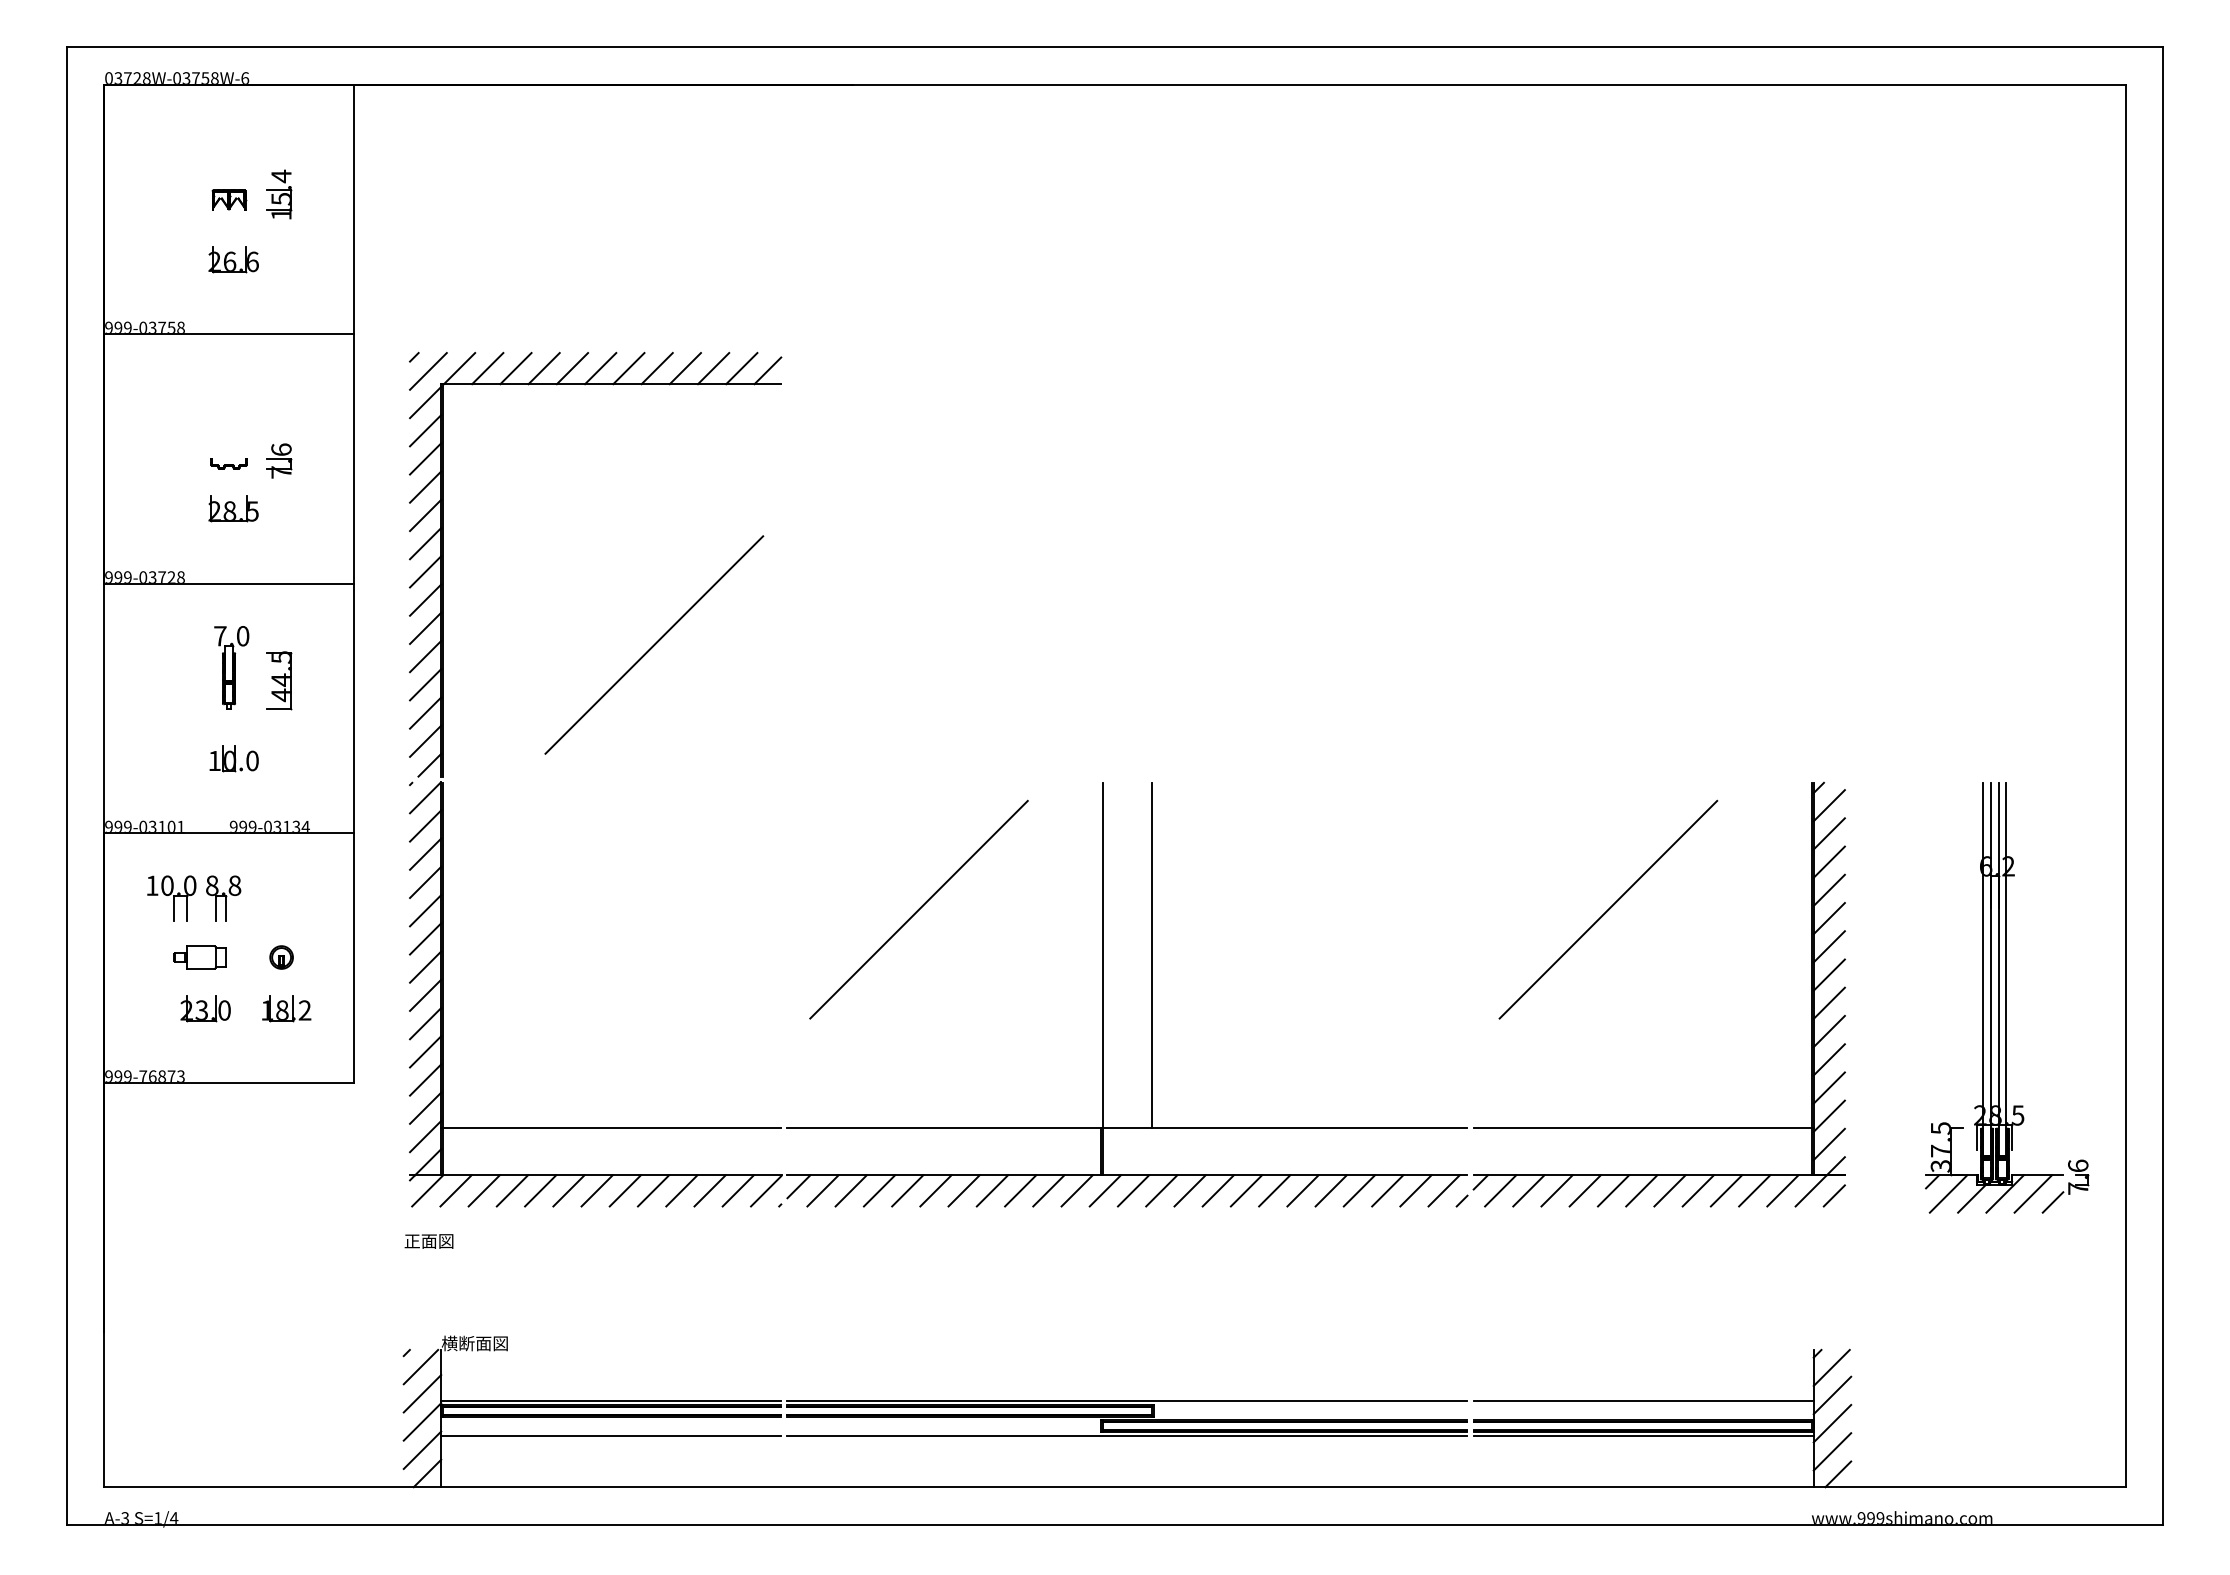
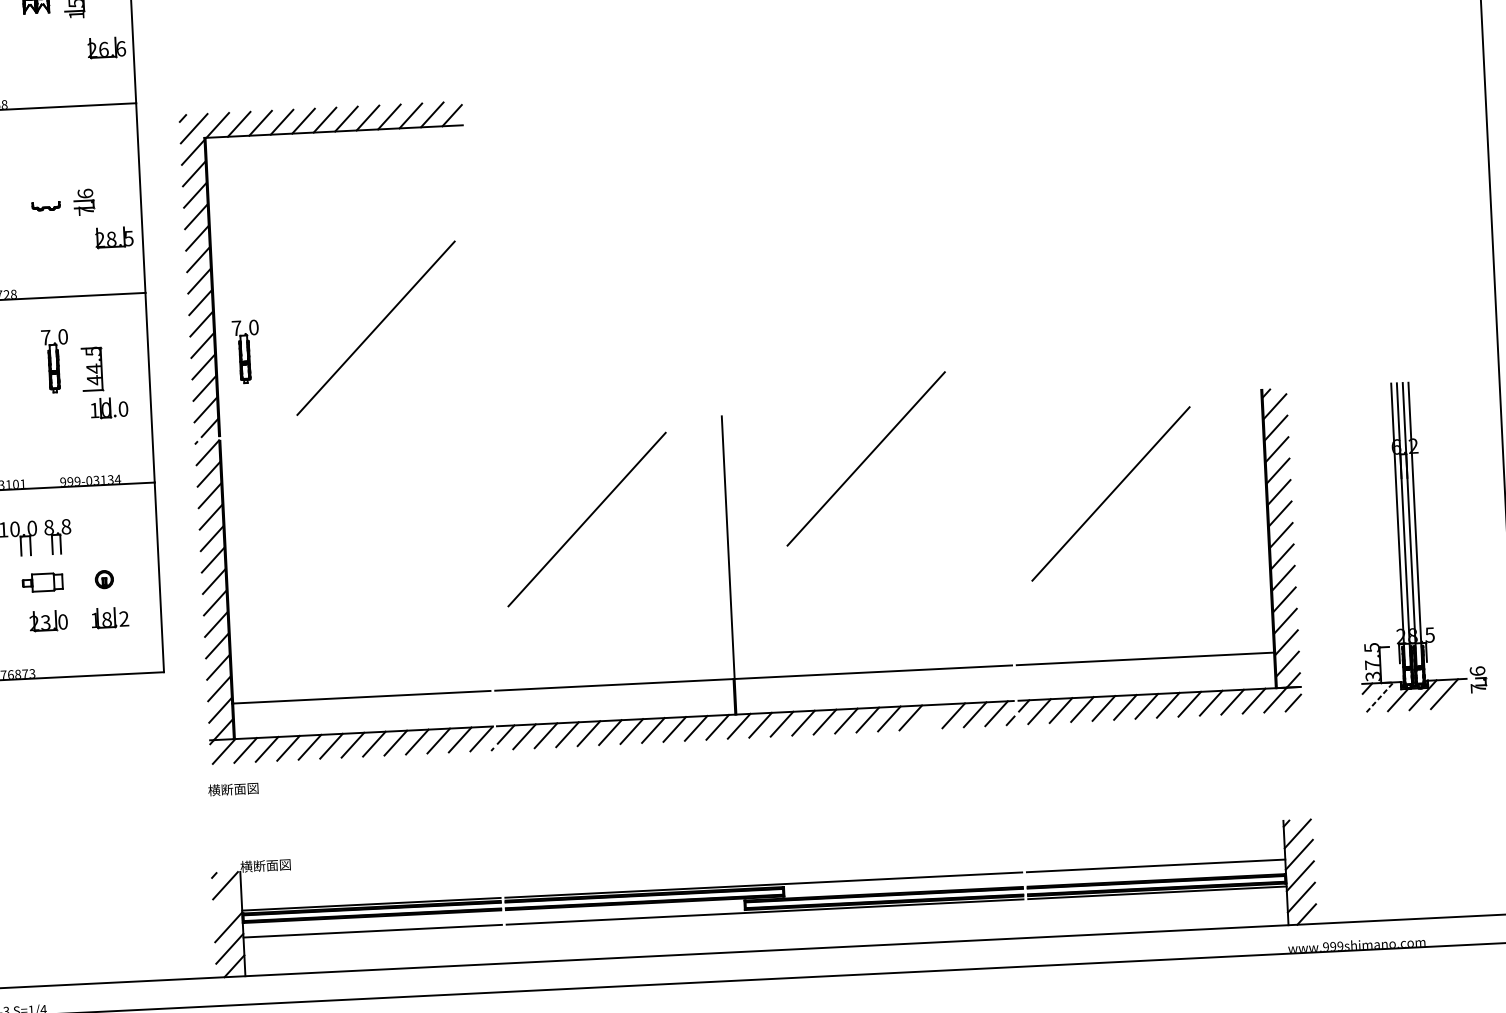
part: (233, 259) -> (106, 47), moved
part: (233, 508) -> (114, 237), moved
part: (482, 667) -> (246, 351), added
part: (233, 758) -> (108, 407), moved
line: (1289, 847) -> (866, 458), added
line: (1152, 955) -> (766, 545), removed
line: (1359, 1190) -> (932, 716), removed
line: (1948, 1193) -> (1380, 696), solid -> dashed
line: (2052, 1202) -> (1459, 699), removed
text: (437, 1240) -> (233, 788), 正面図 -> 横断面図
line: (422, 1393) -> (227, 905), removed

